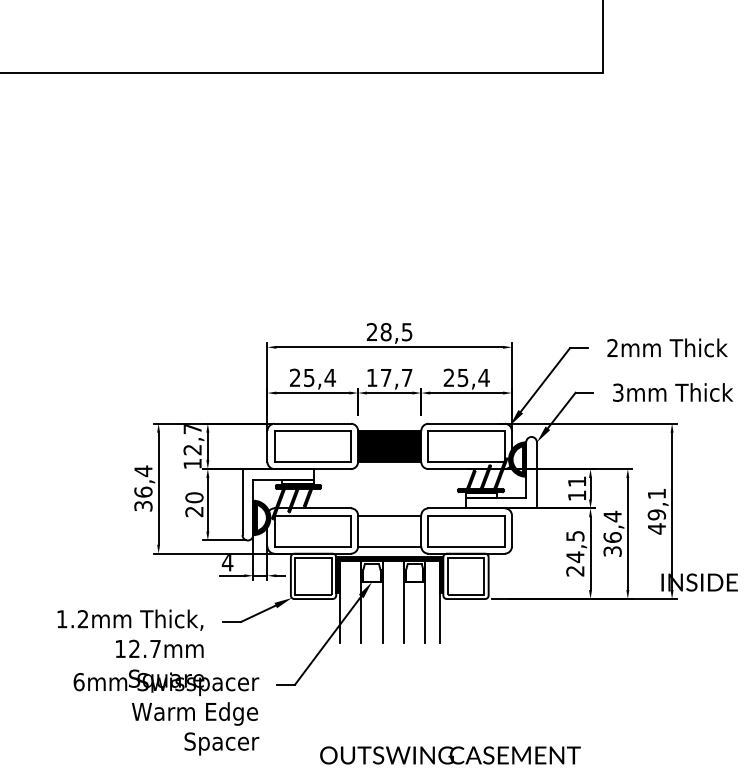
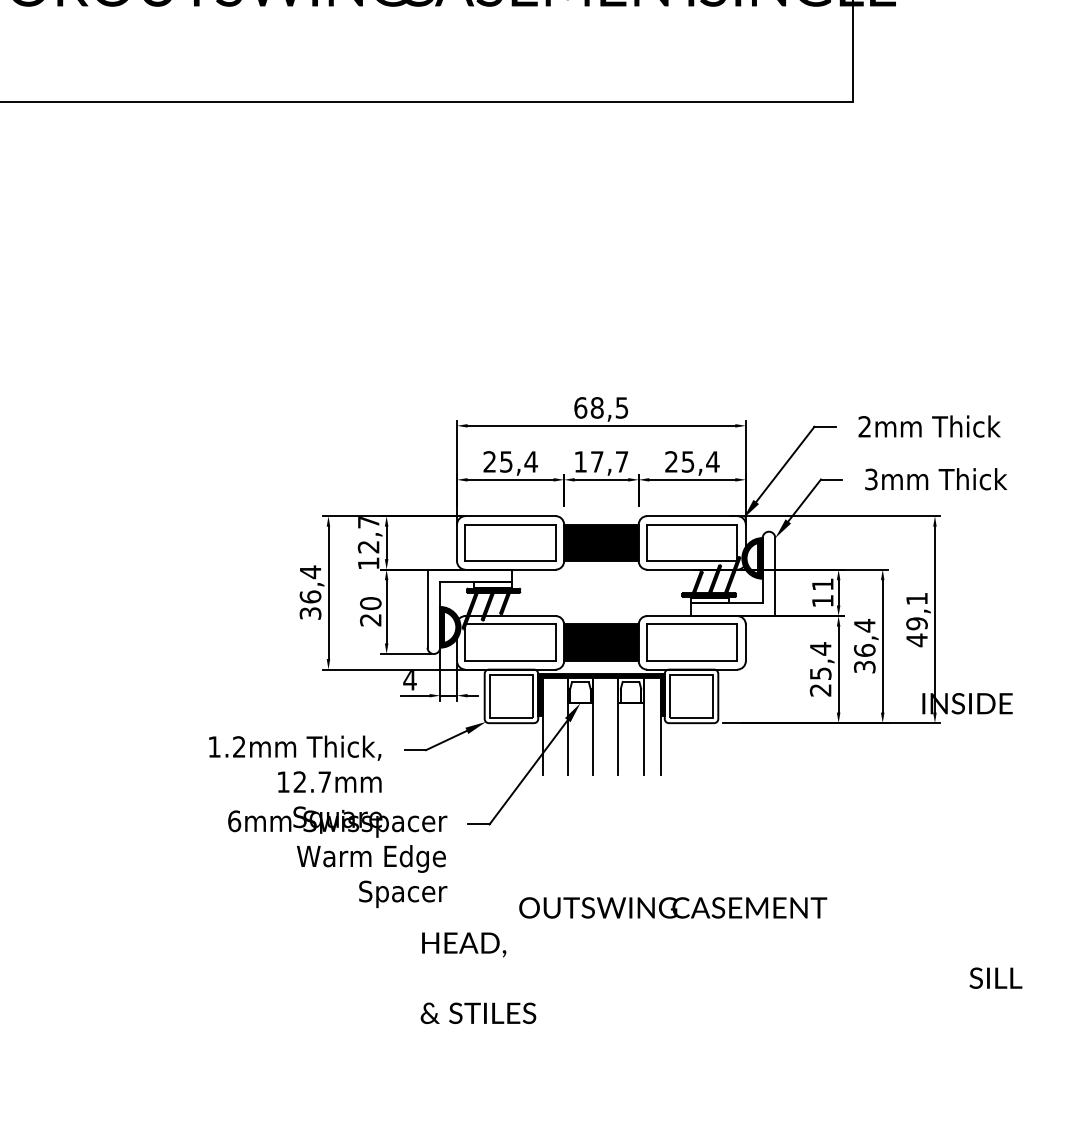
text: (371, 331) -> (580, 407), 28,5 -> 68,5
fill: (389, 530) -> (601, 642), added
text: (575, 546) -> (820, 661), 24,5 -> 25,4

